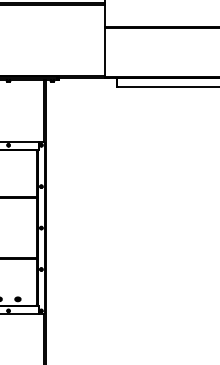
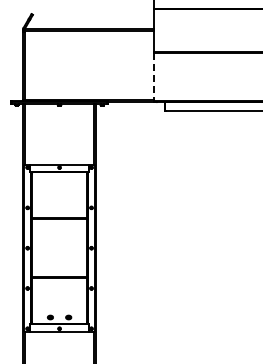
line: (105, 52) -> (153, 77), solid -> dashed

